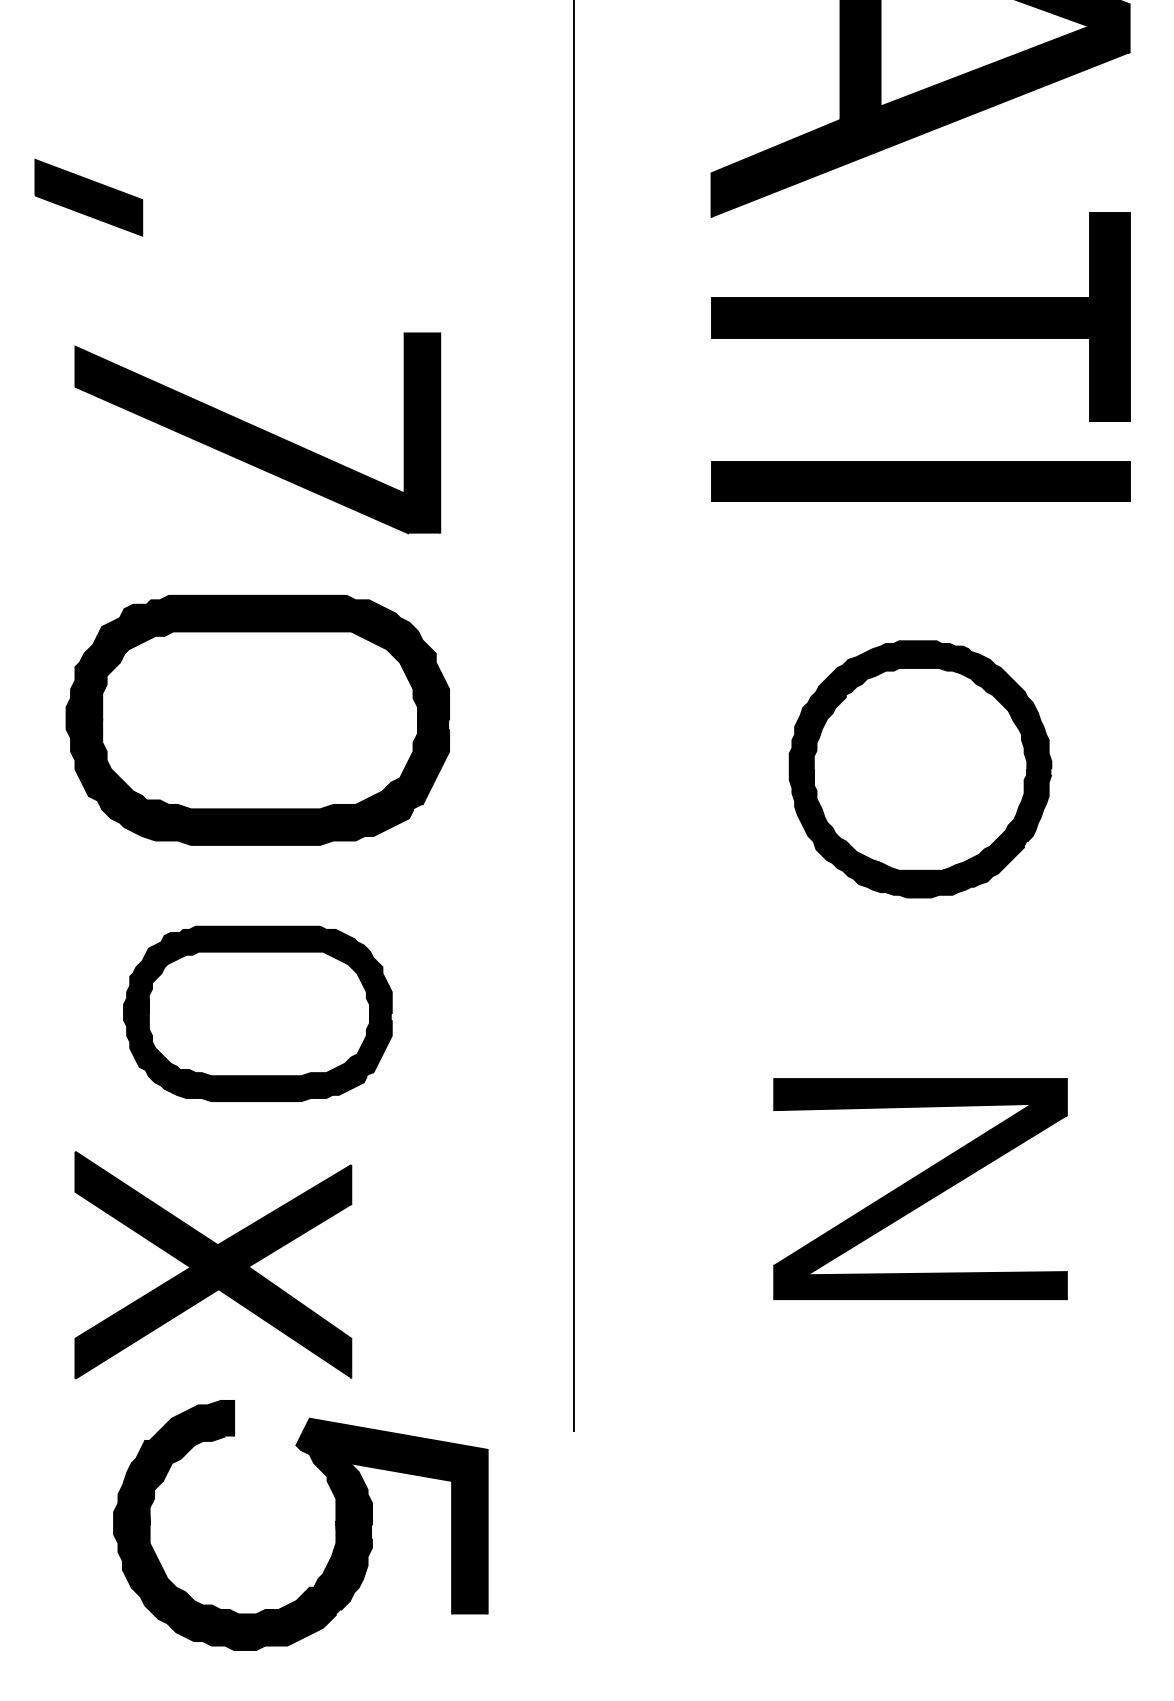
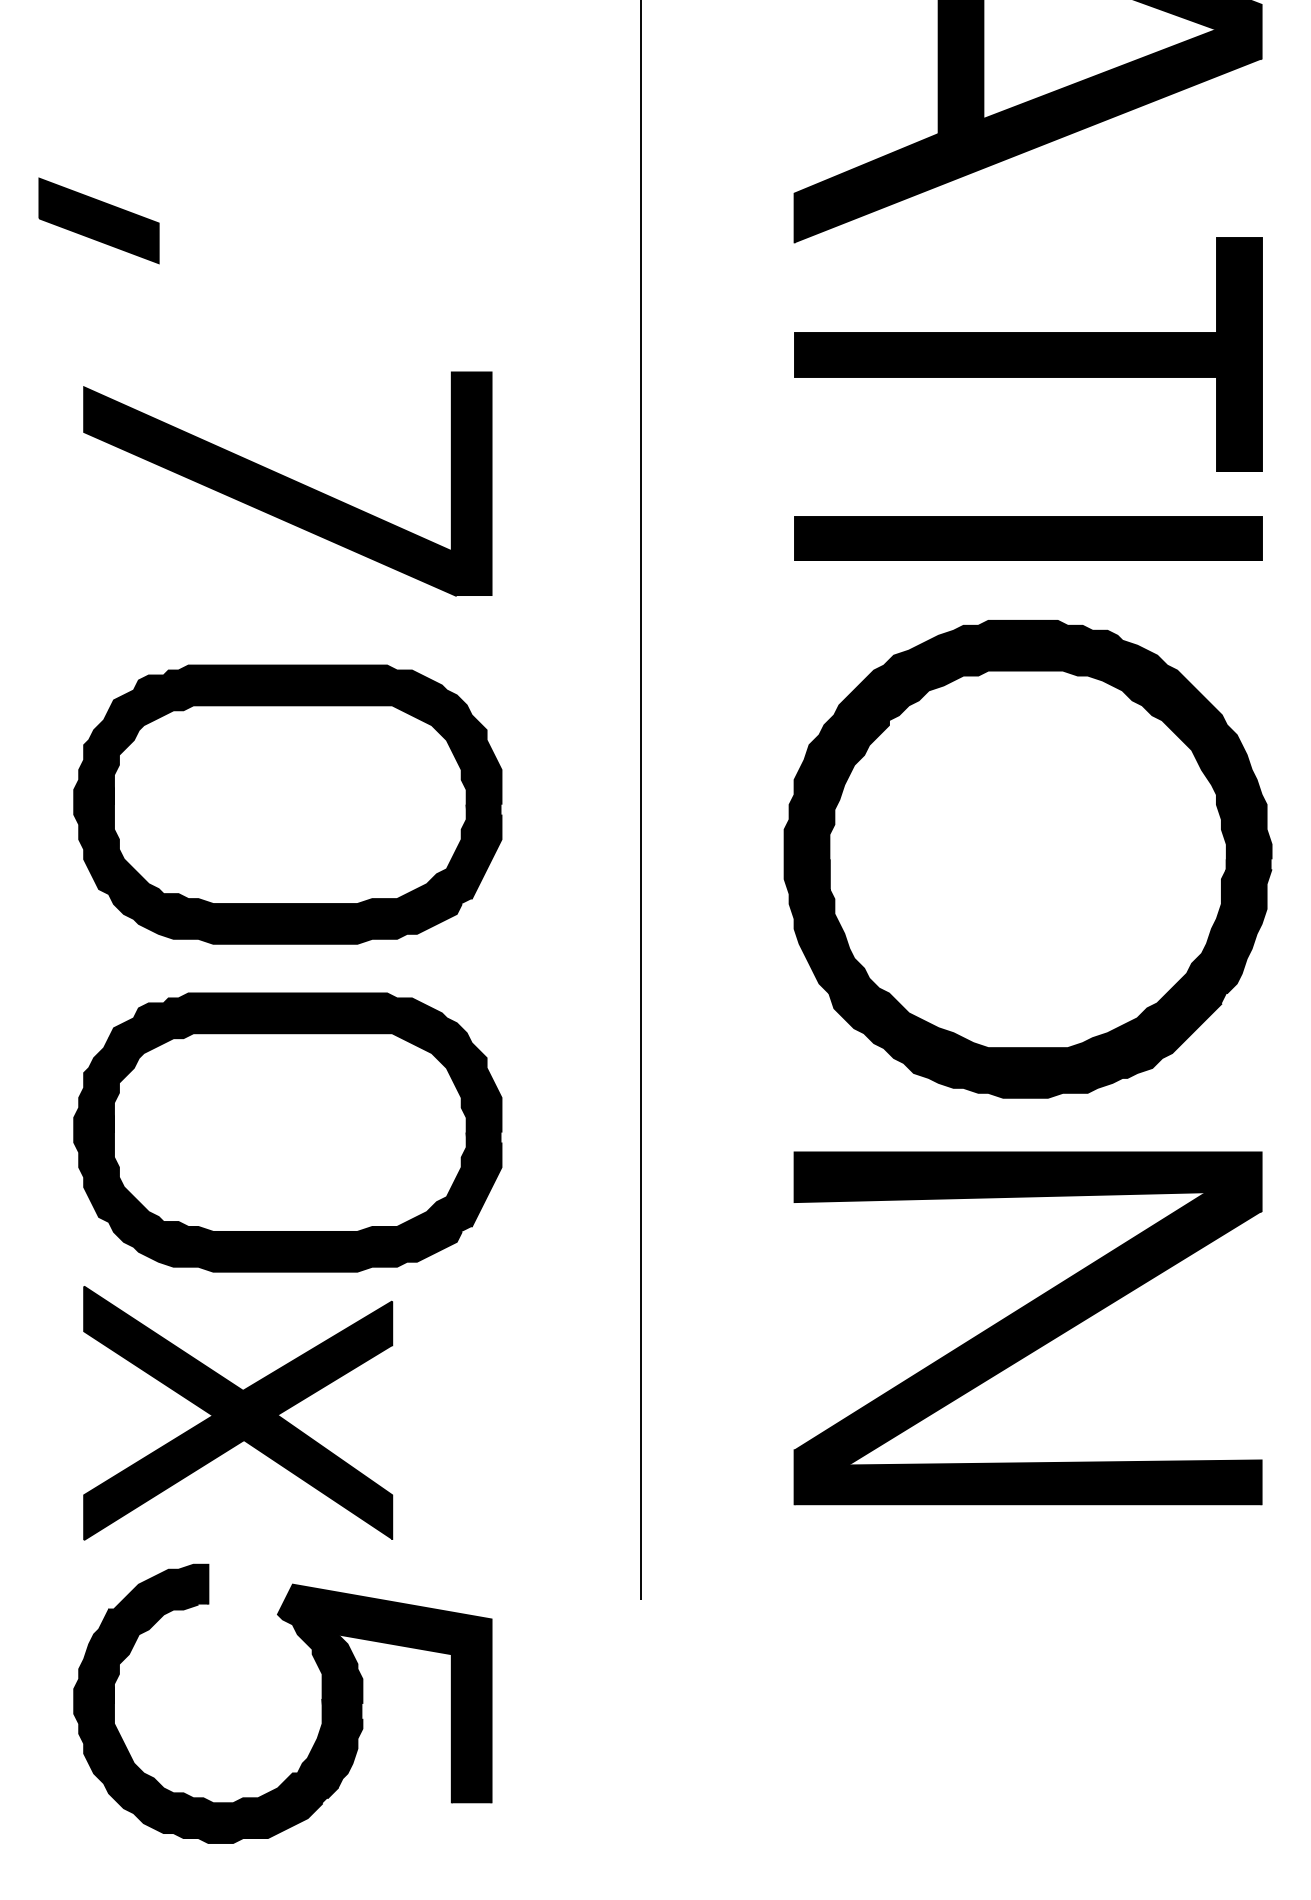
part: (920, 769) -> (1027, 859), size x1.67
part: (257, 1013) -> (287, 1132), size x1.43
part: (920, 1189) -> (1027, 1328), size x1.43
part: (335, 1525) -> (321, 1703), moved

